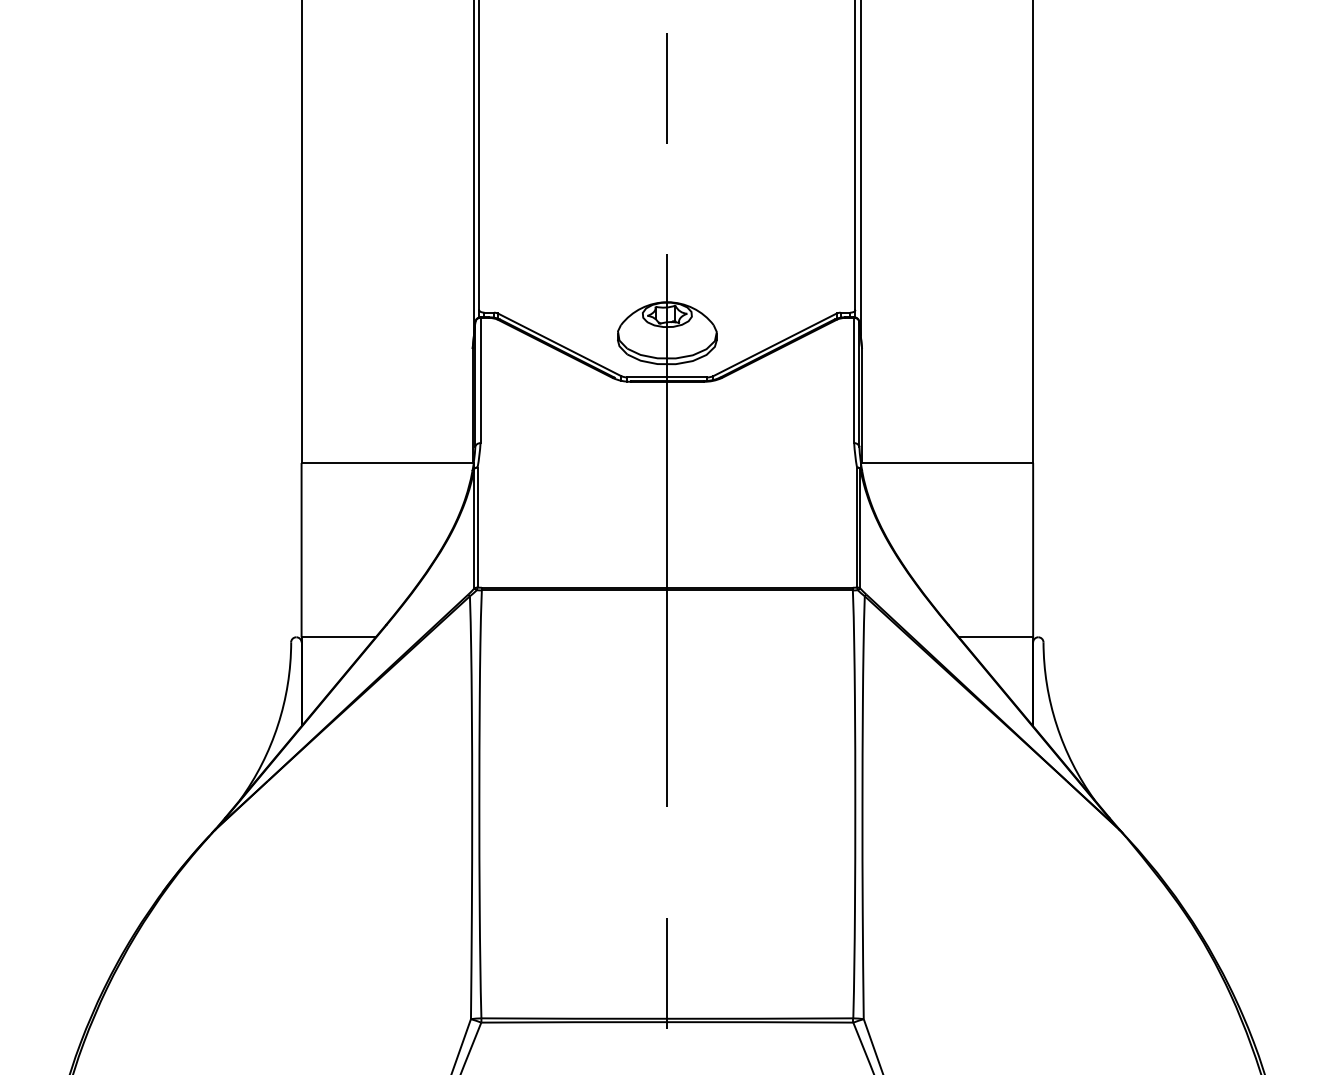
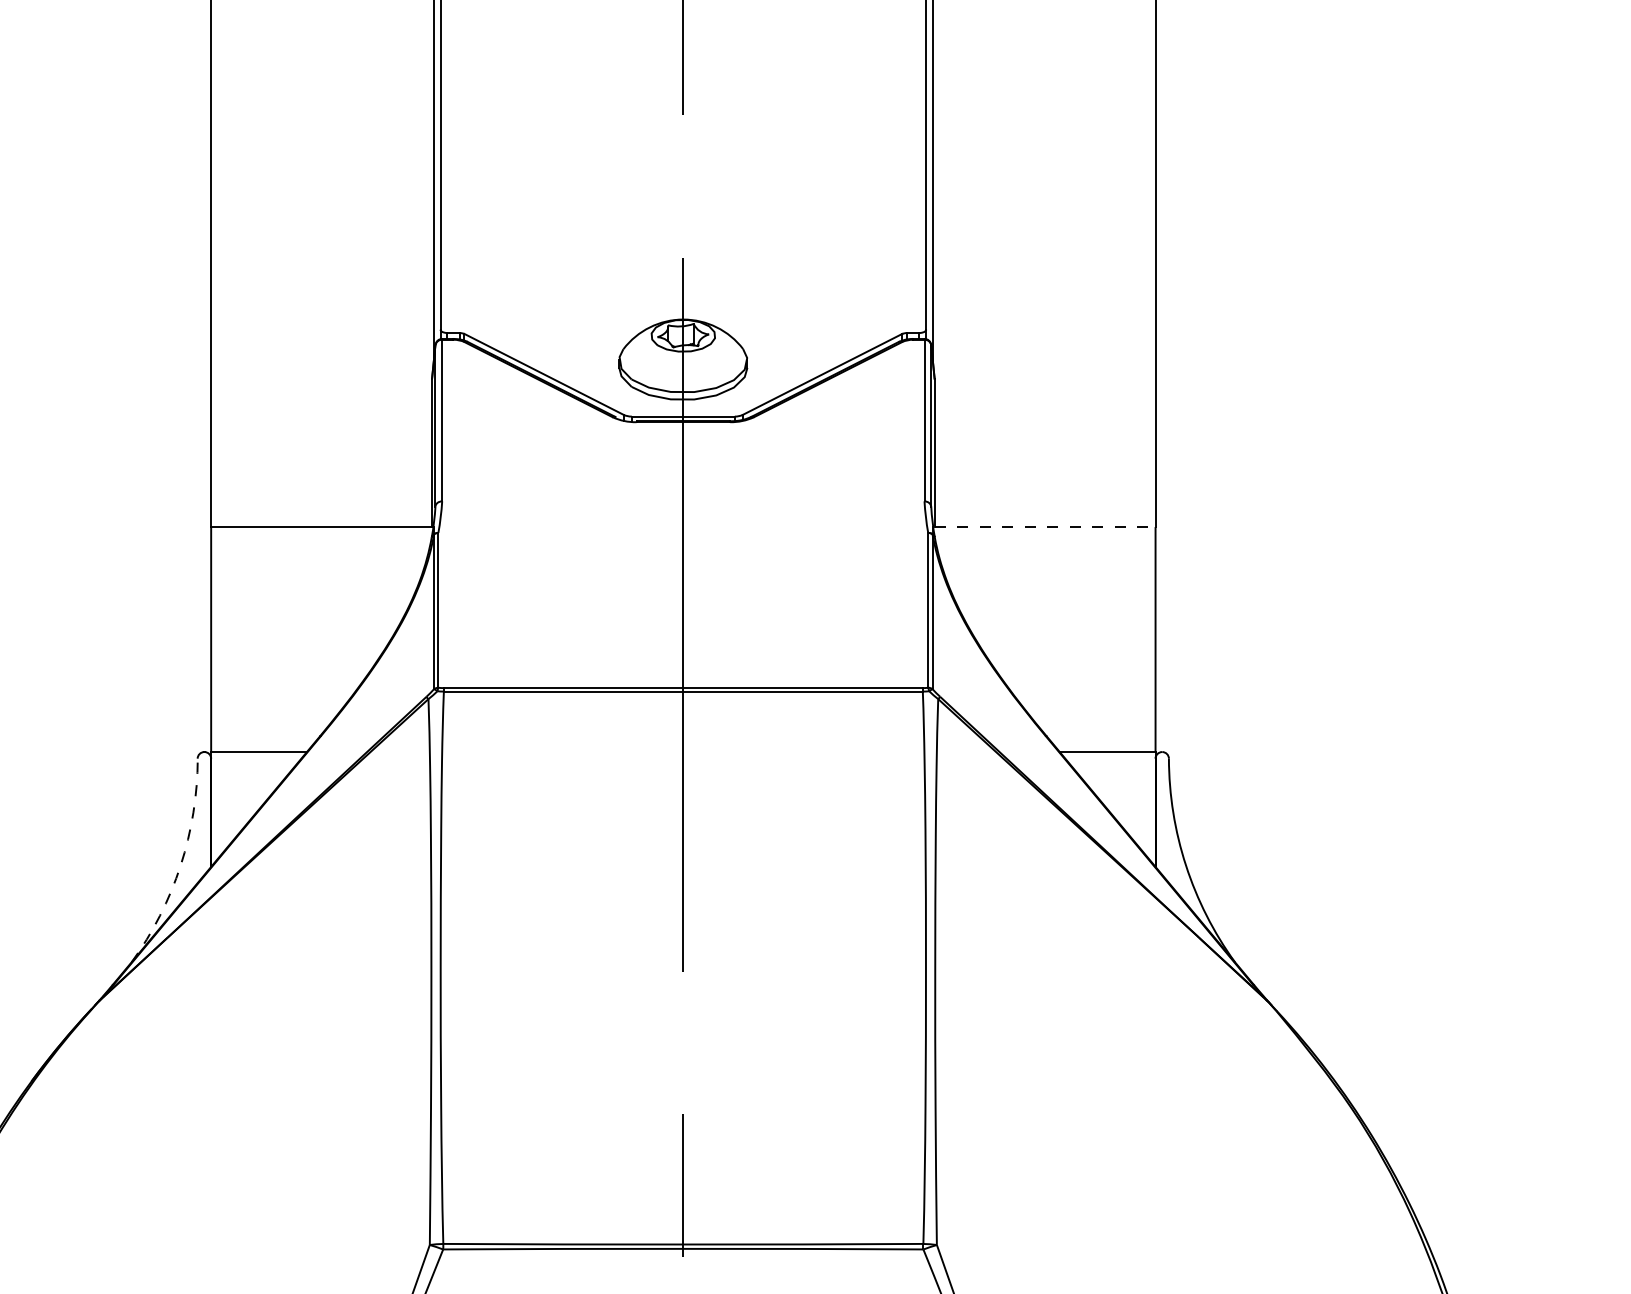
line: (947, 463) -> (1044, 527), solid -> dashed
arc: (277, 725) -> (180, 865), solid -> dashed

